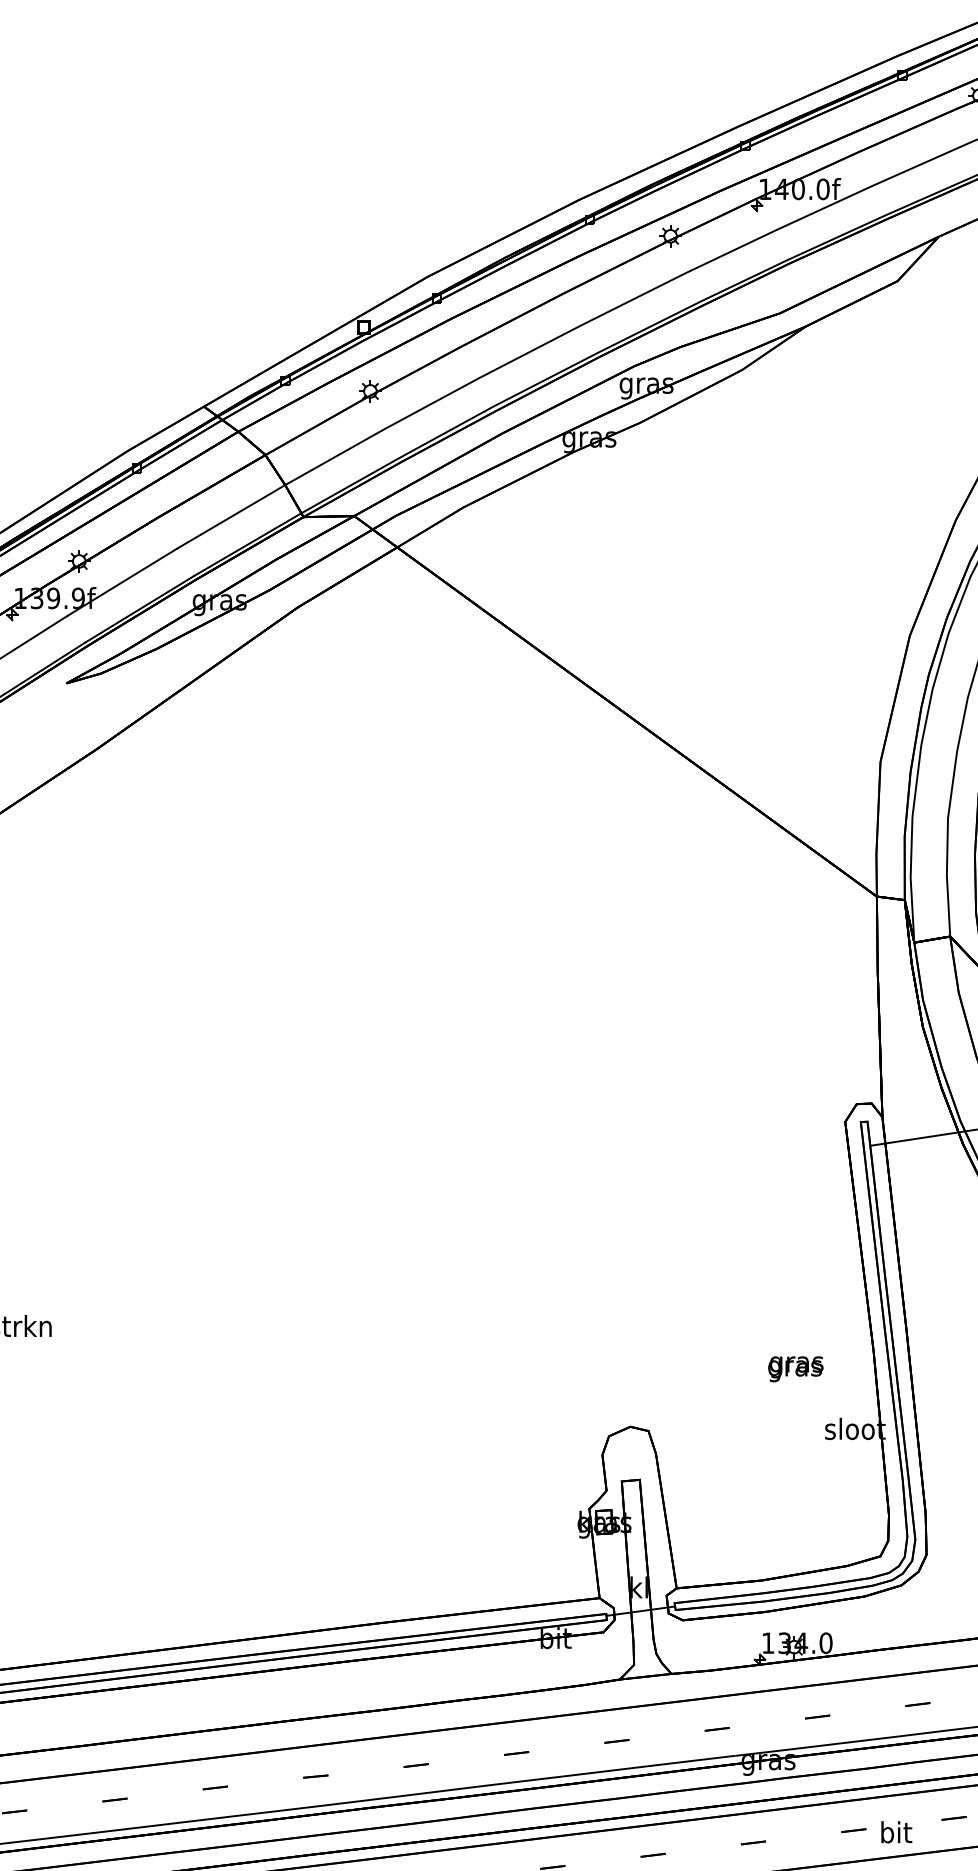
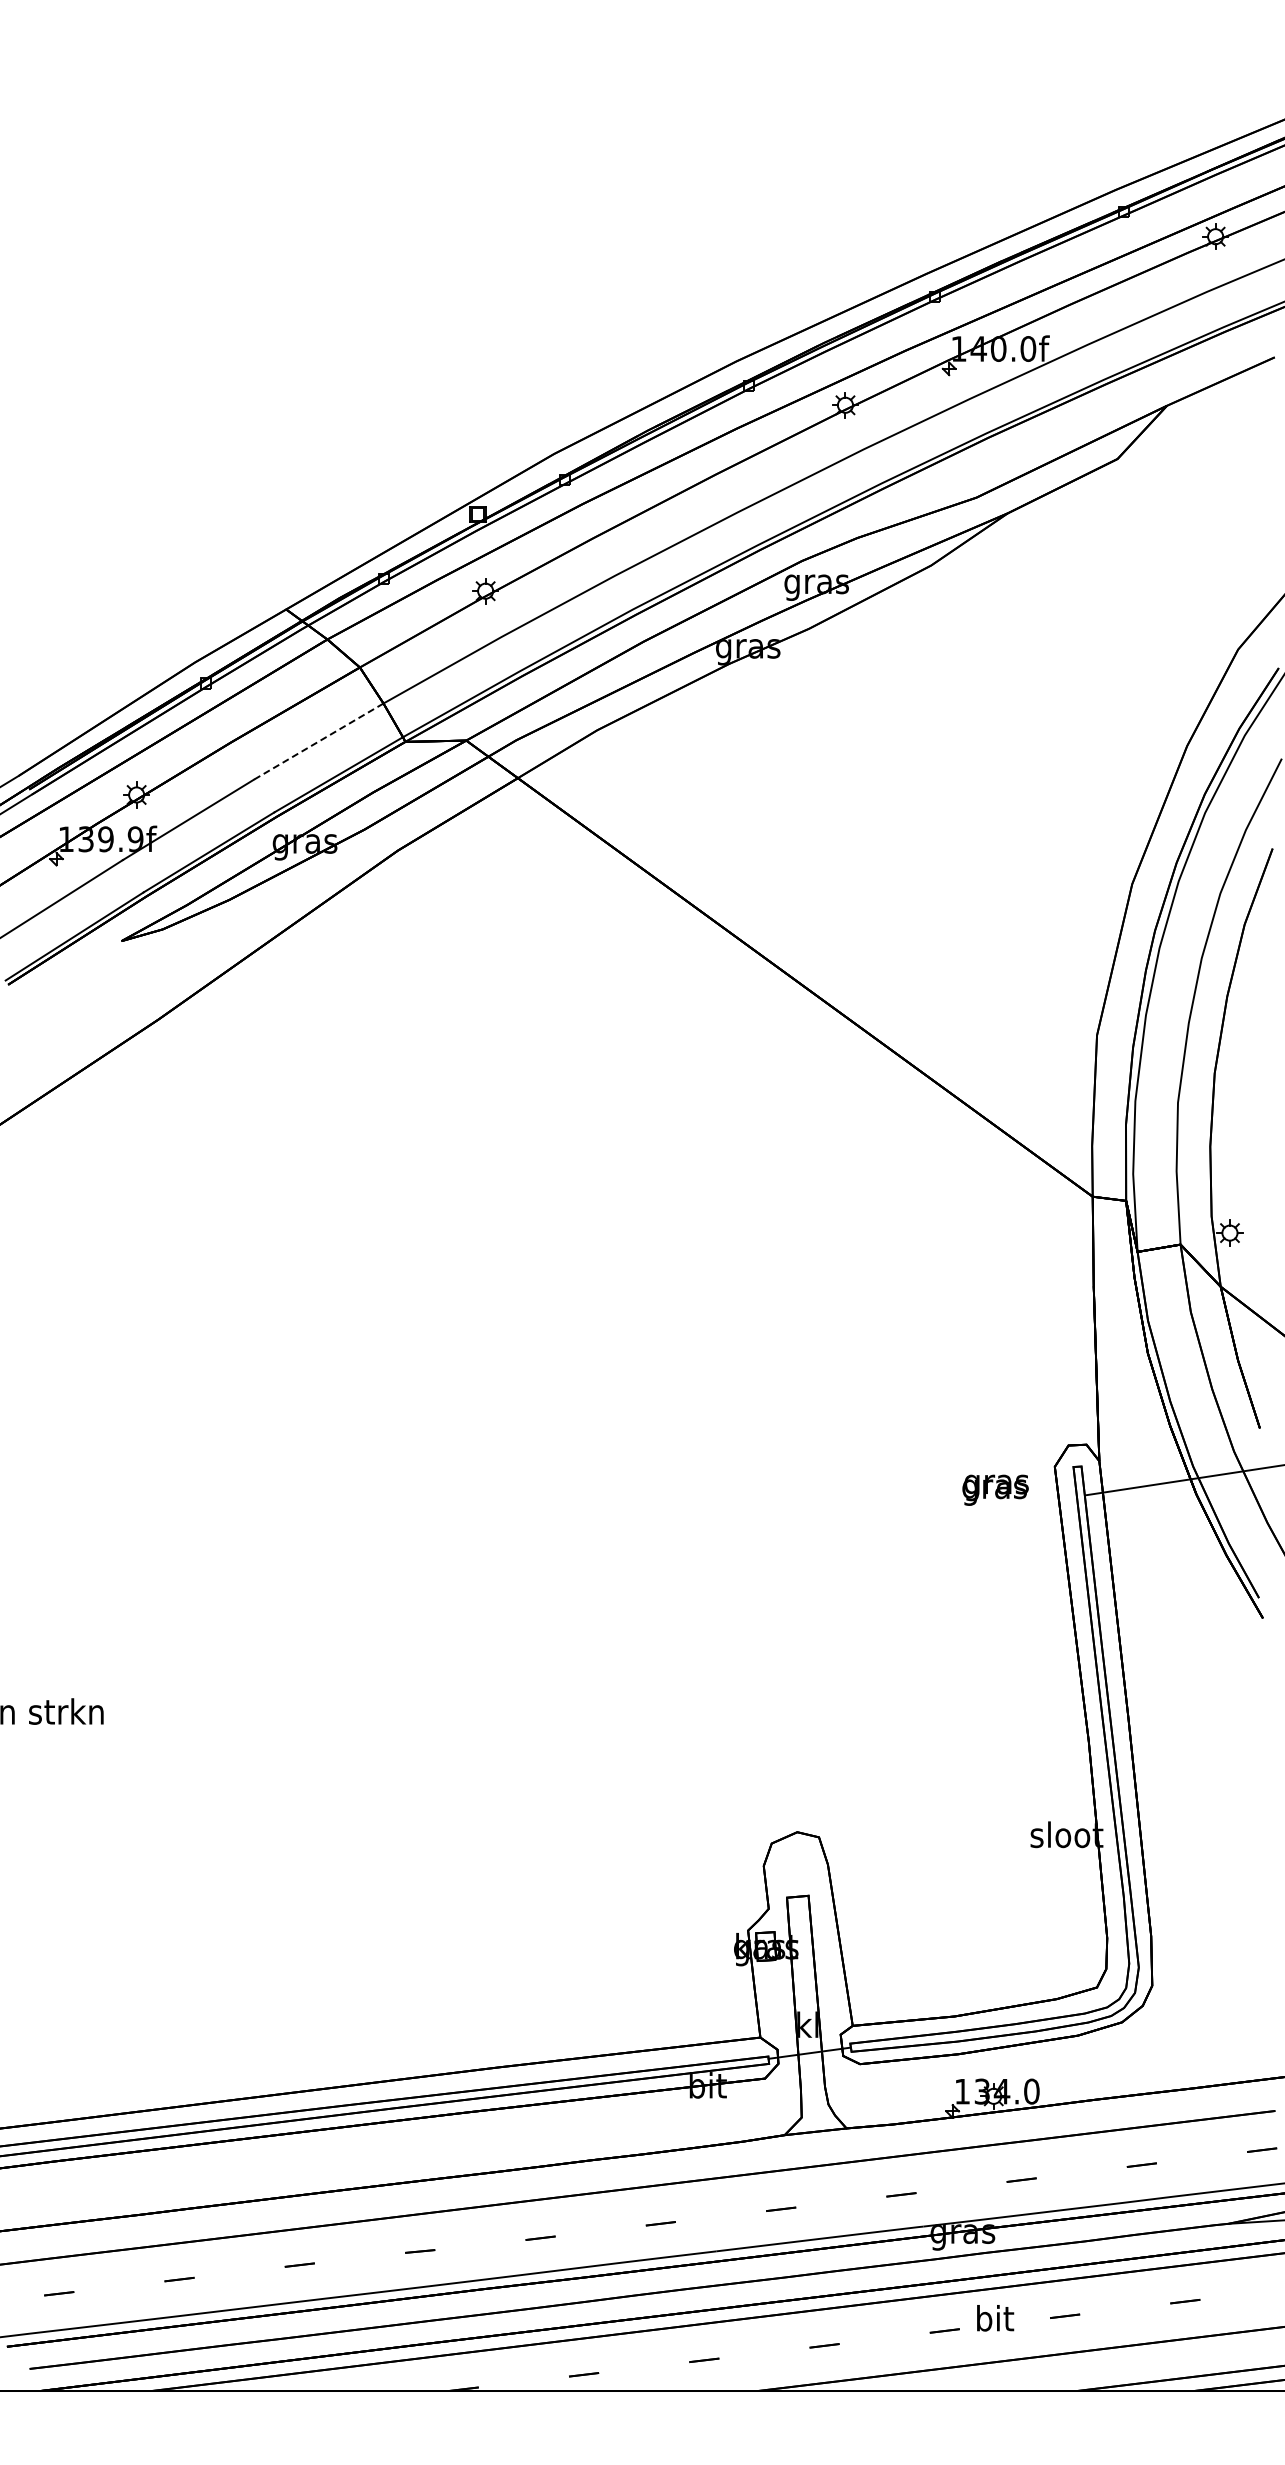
line: (230, 516) -> (318, 741), solid -> dashed
text: (795, 1368) -> (995, 1489), moved
text: (896, 1832) -> (995, 2318), moved

